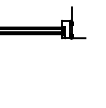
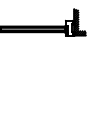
hatch: (79, 21) -> (80, 21), added

